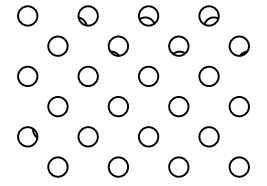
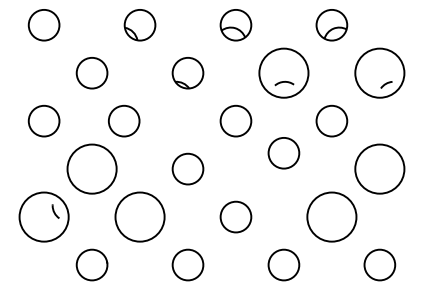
circle: (178, 45) -> (283, 72), size x1.6
circle: (238, 45) -> (378, 72), size x1.6
circle: (87, 75) -> (123, 119), moved
circle: (57, 106) -> (91, 168), size x1.6
circle: (178, 106) -> (283, 153), moved
circle: (238, 106) -> (378, 168), size x1.6
circle: (27, 136) -> (43, 216), size x1.6
circle: (87, 136) -> (138, 216), size x1.6
circle: (208, 136) -> (331, 216), size x1.6

